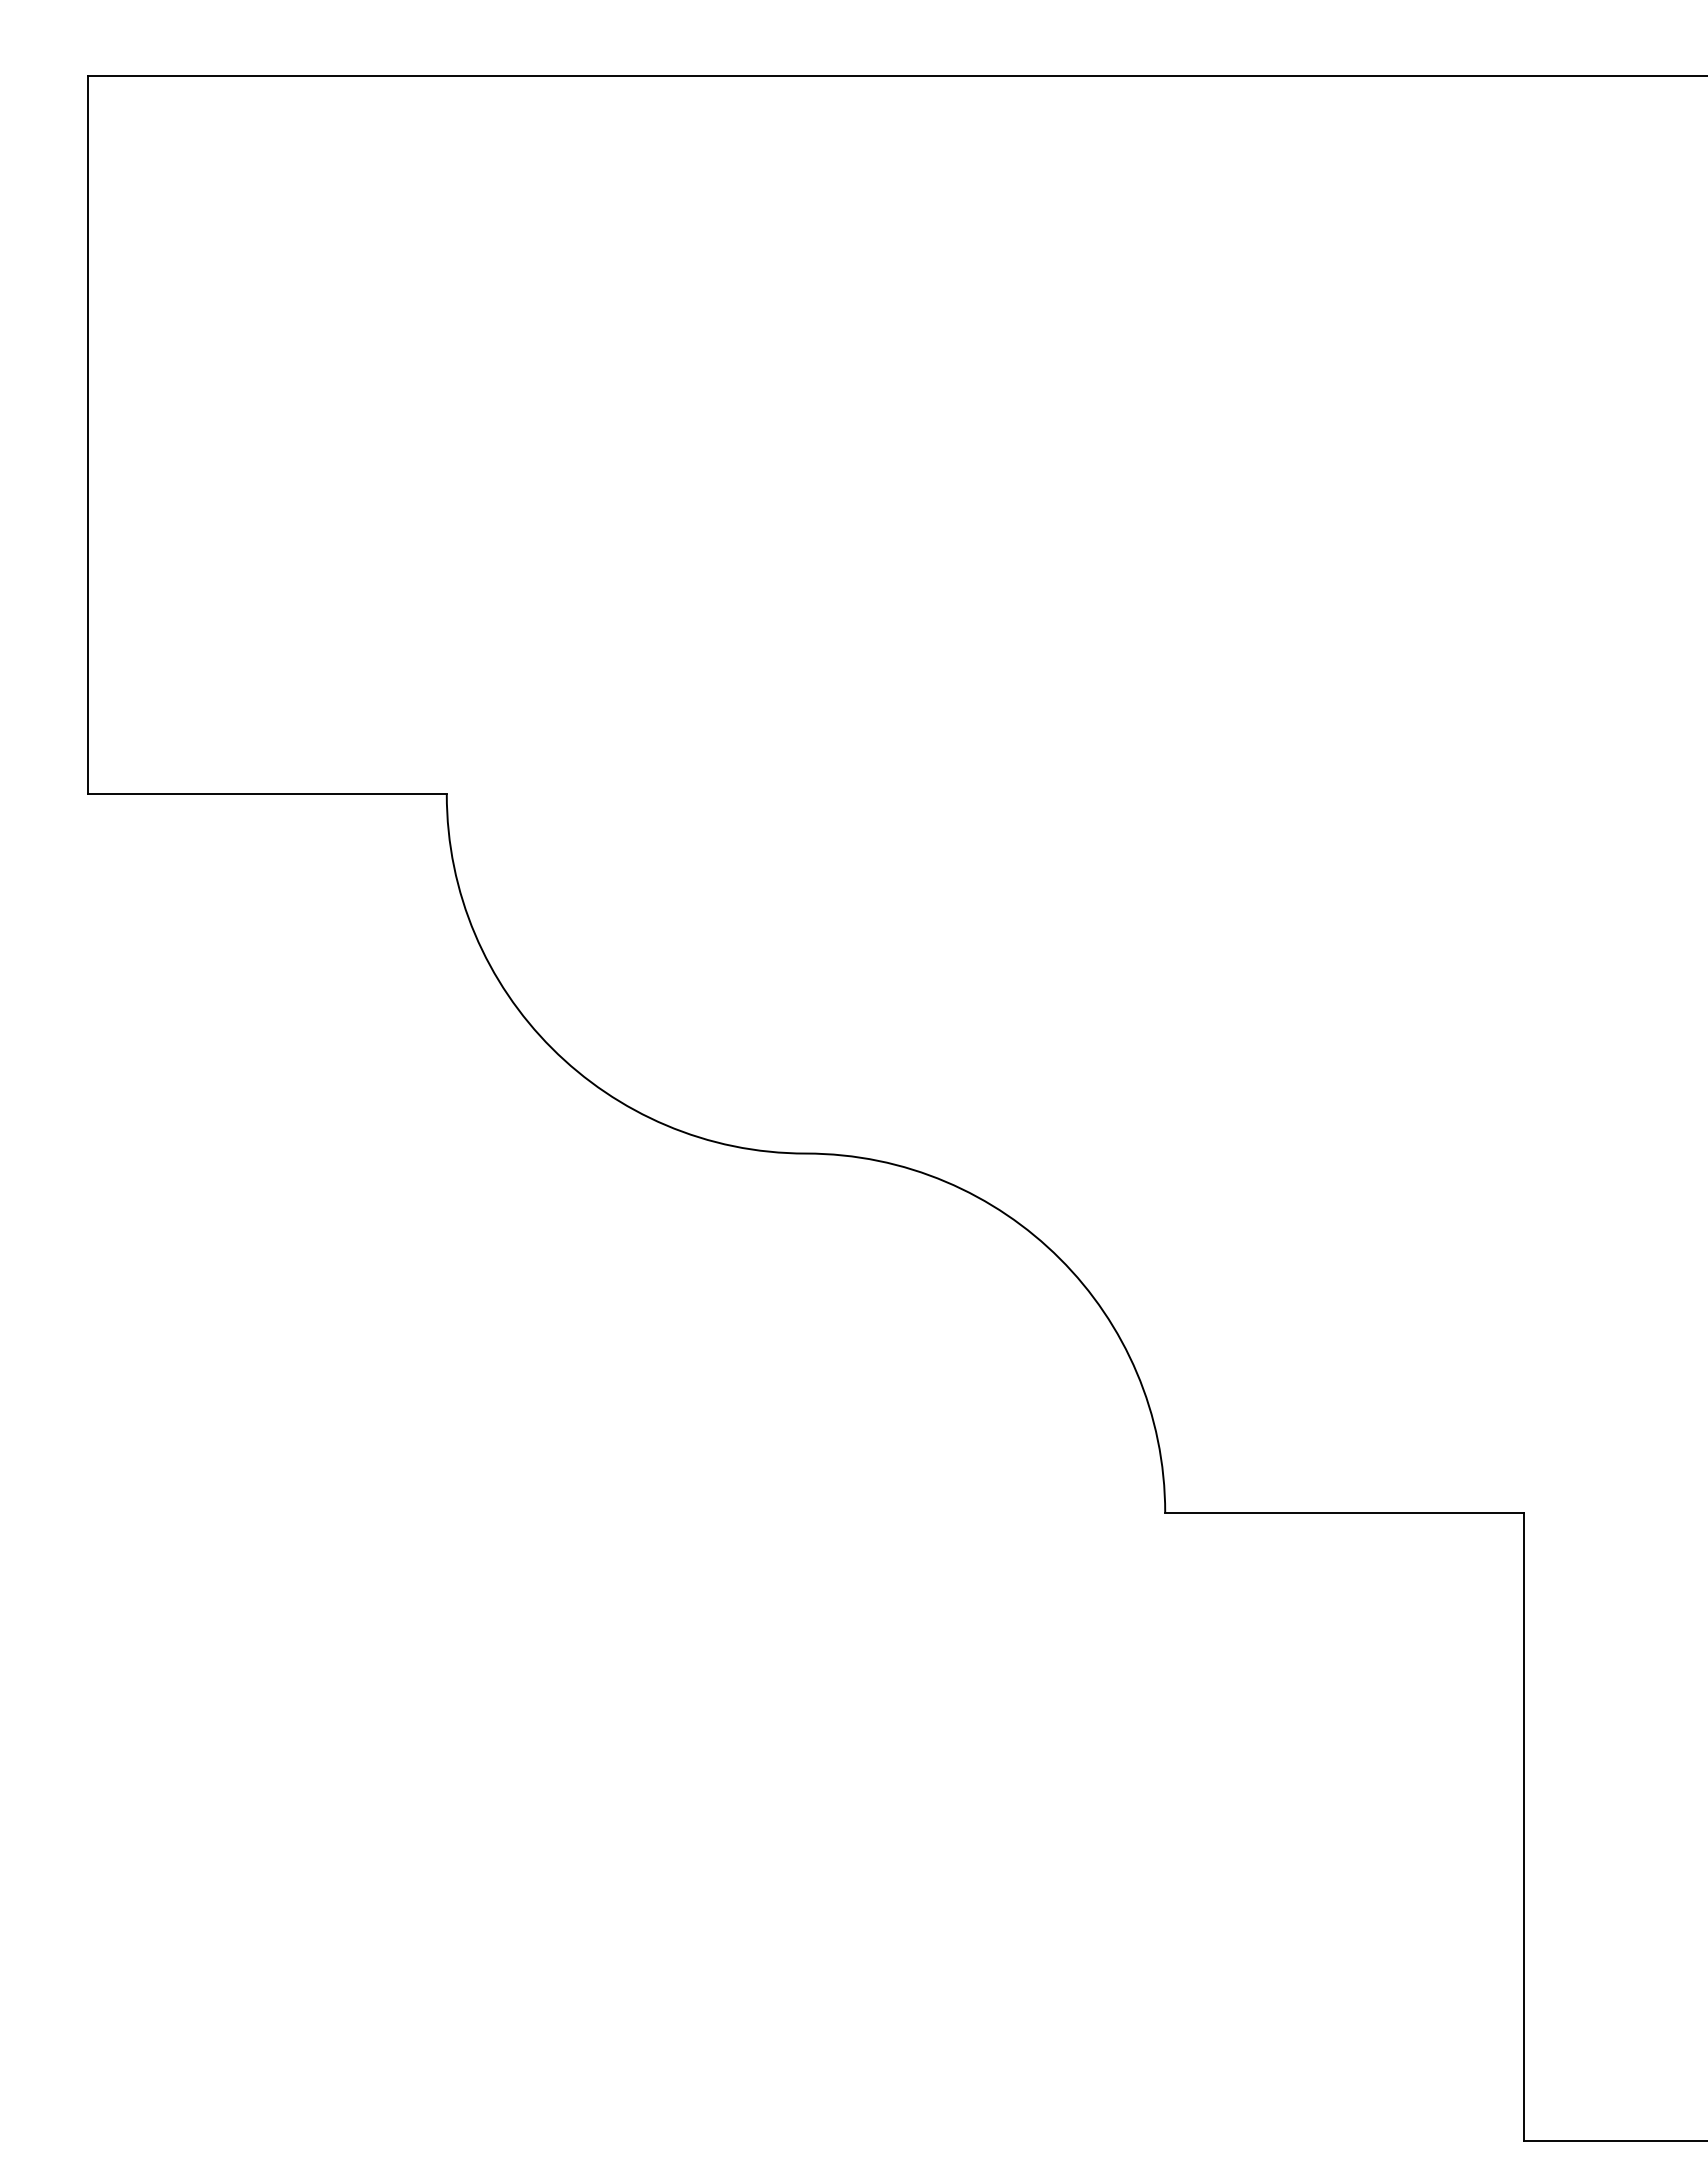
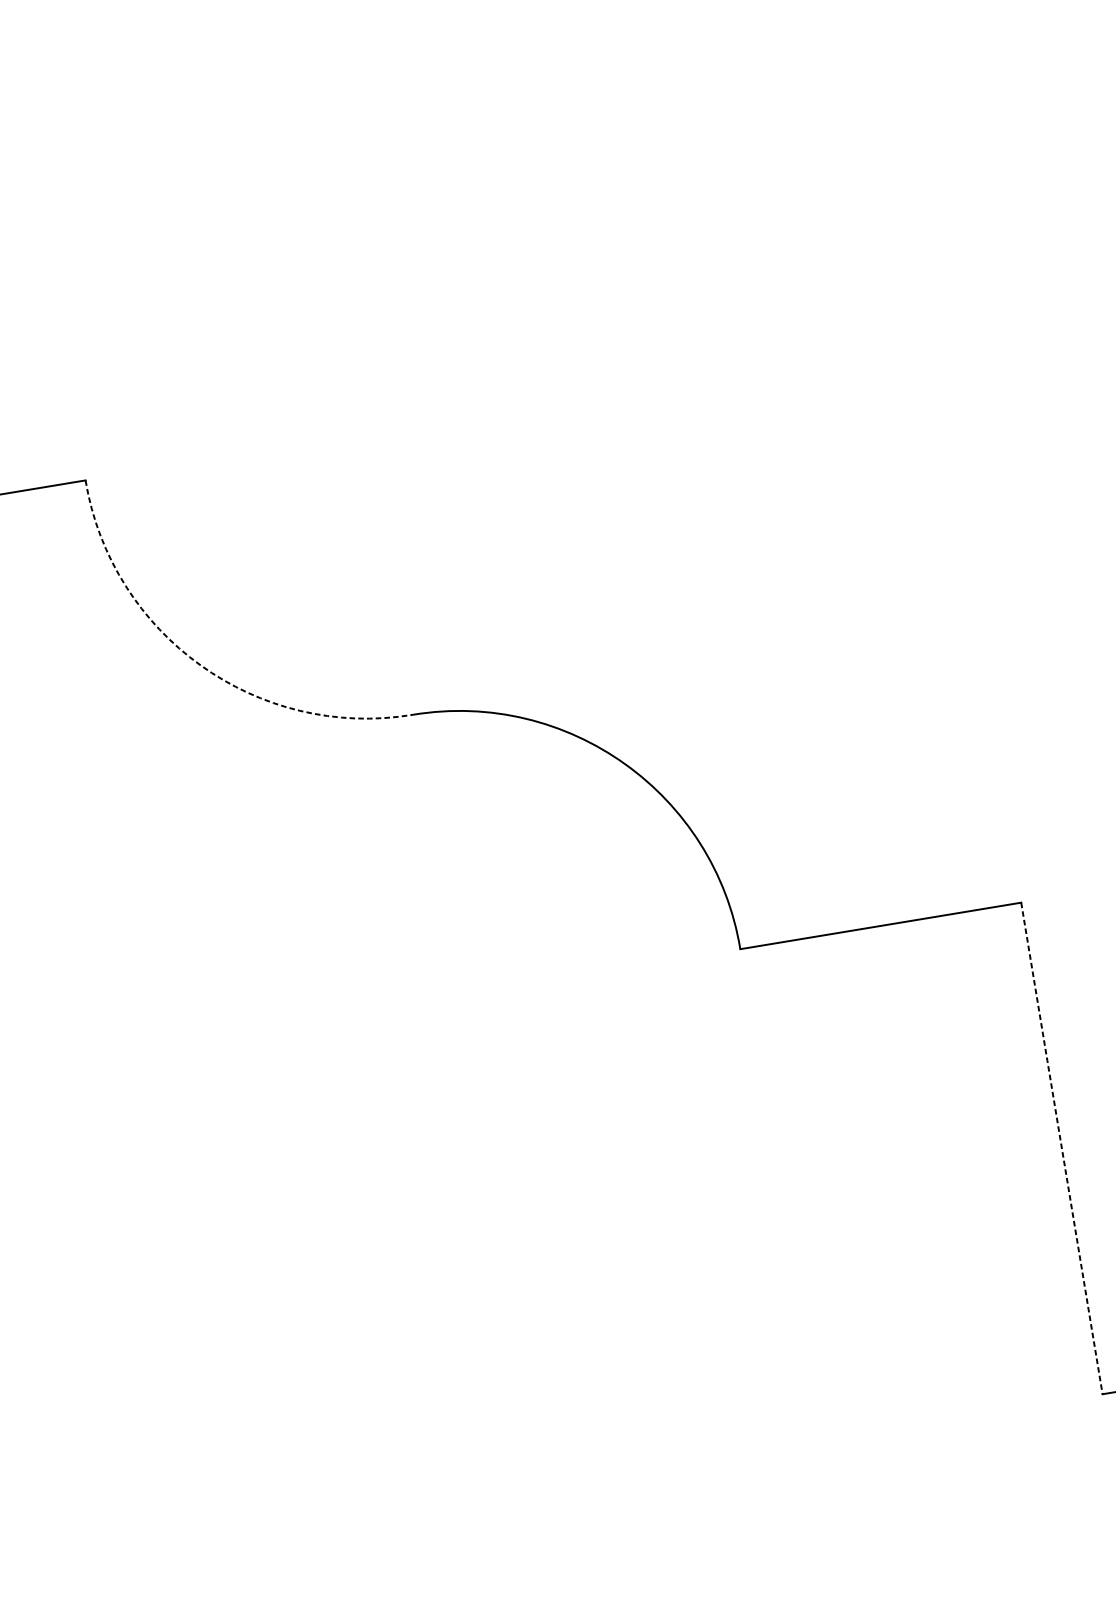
arc: (552, 1048) -> (201, 665), solid -> dashed
line: (1524, 1827) -> (1062, 1148), solid -> dashed

